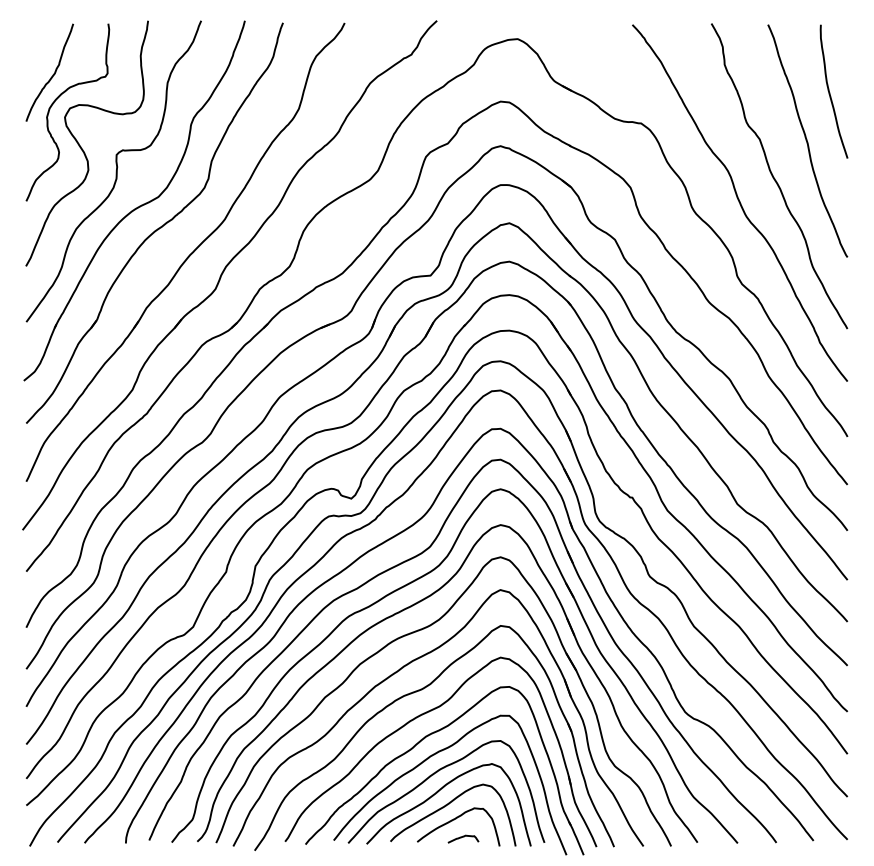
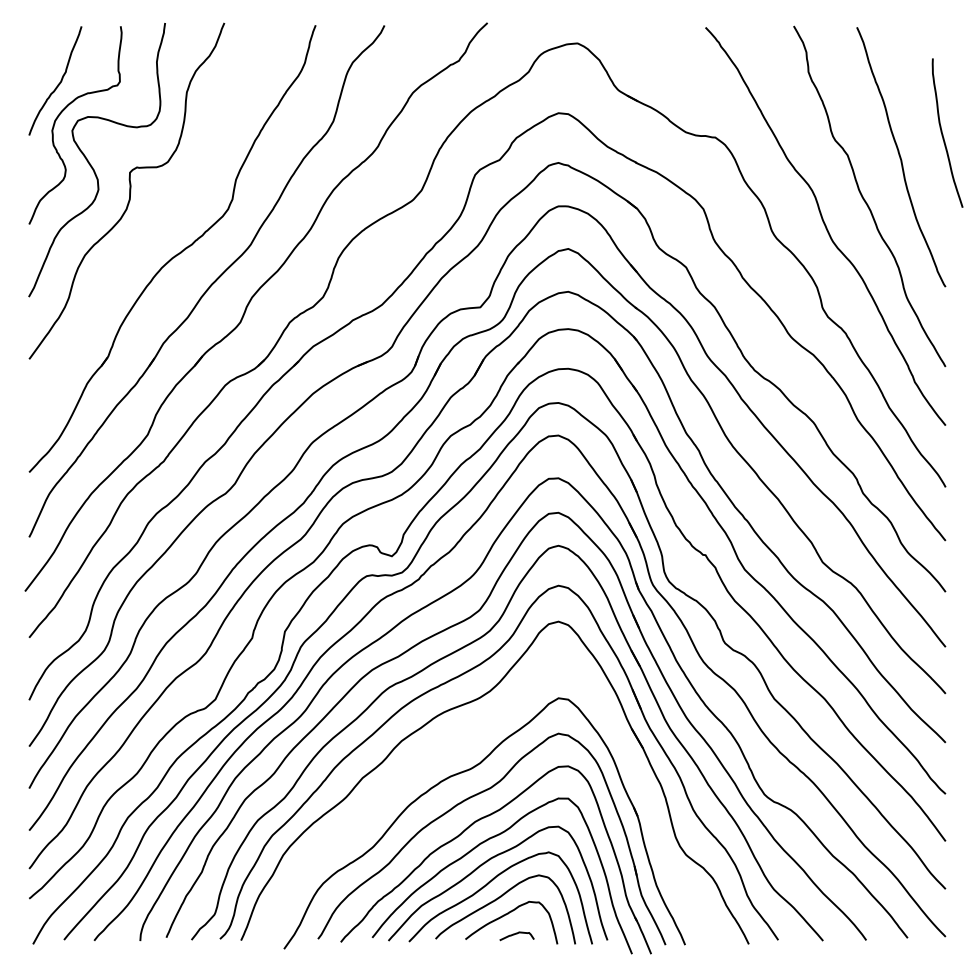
curve: (830, 92) -> (943, 134), moved
part: (137, 206) -> (153, 230), removed
part: (401, 670) -> (447, 747), removed

